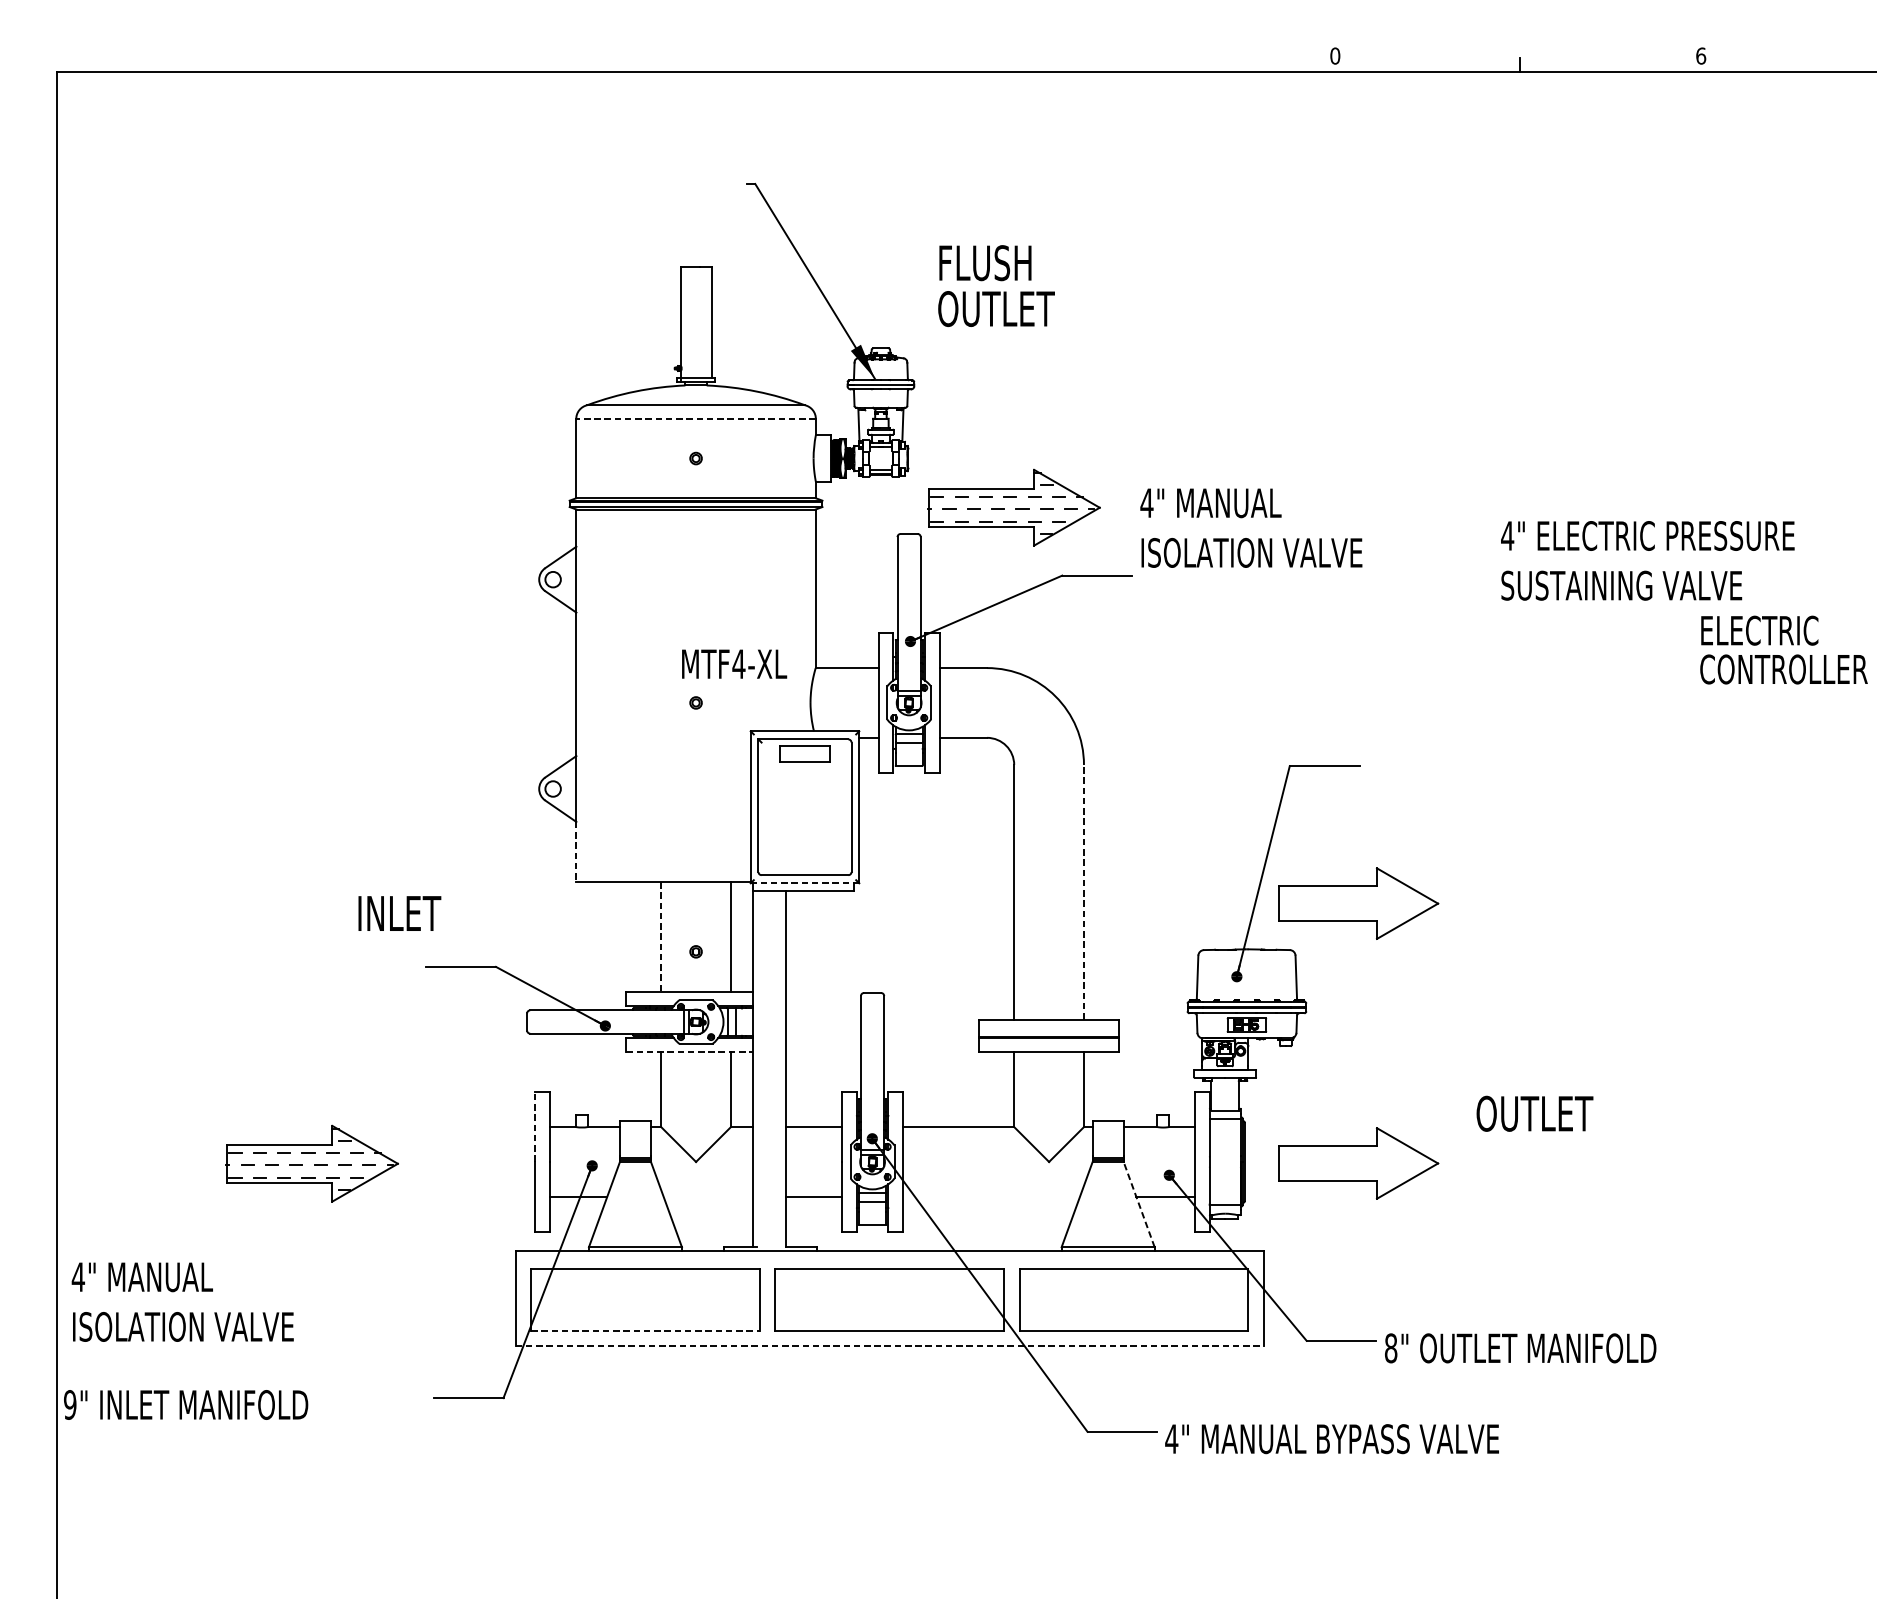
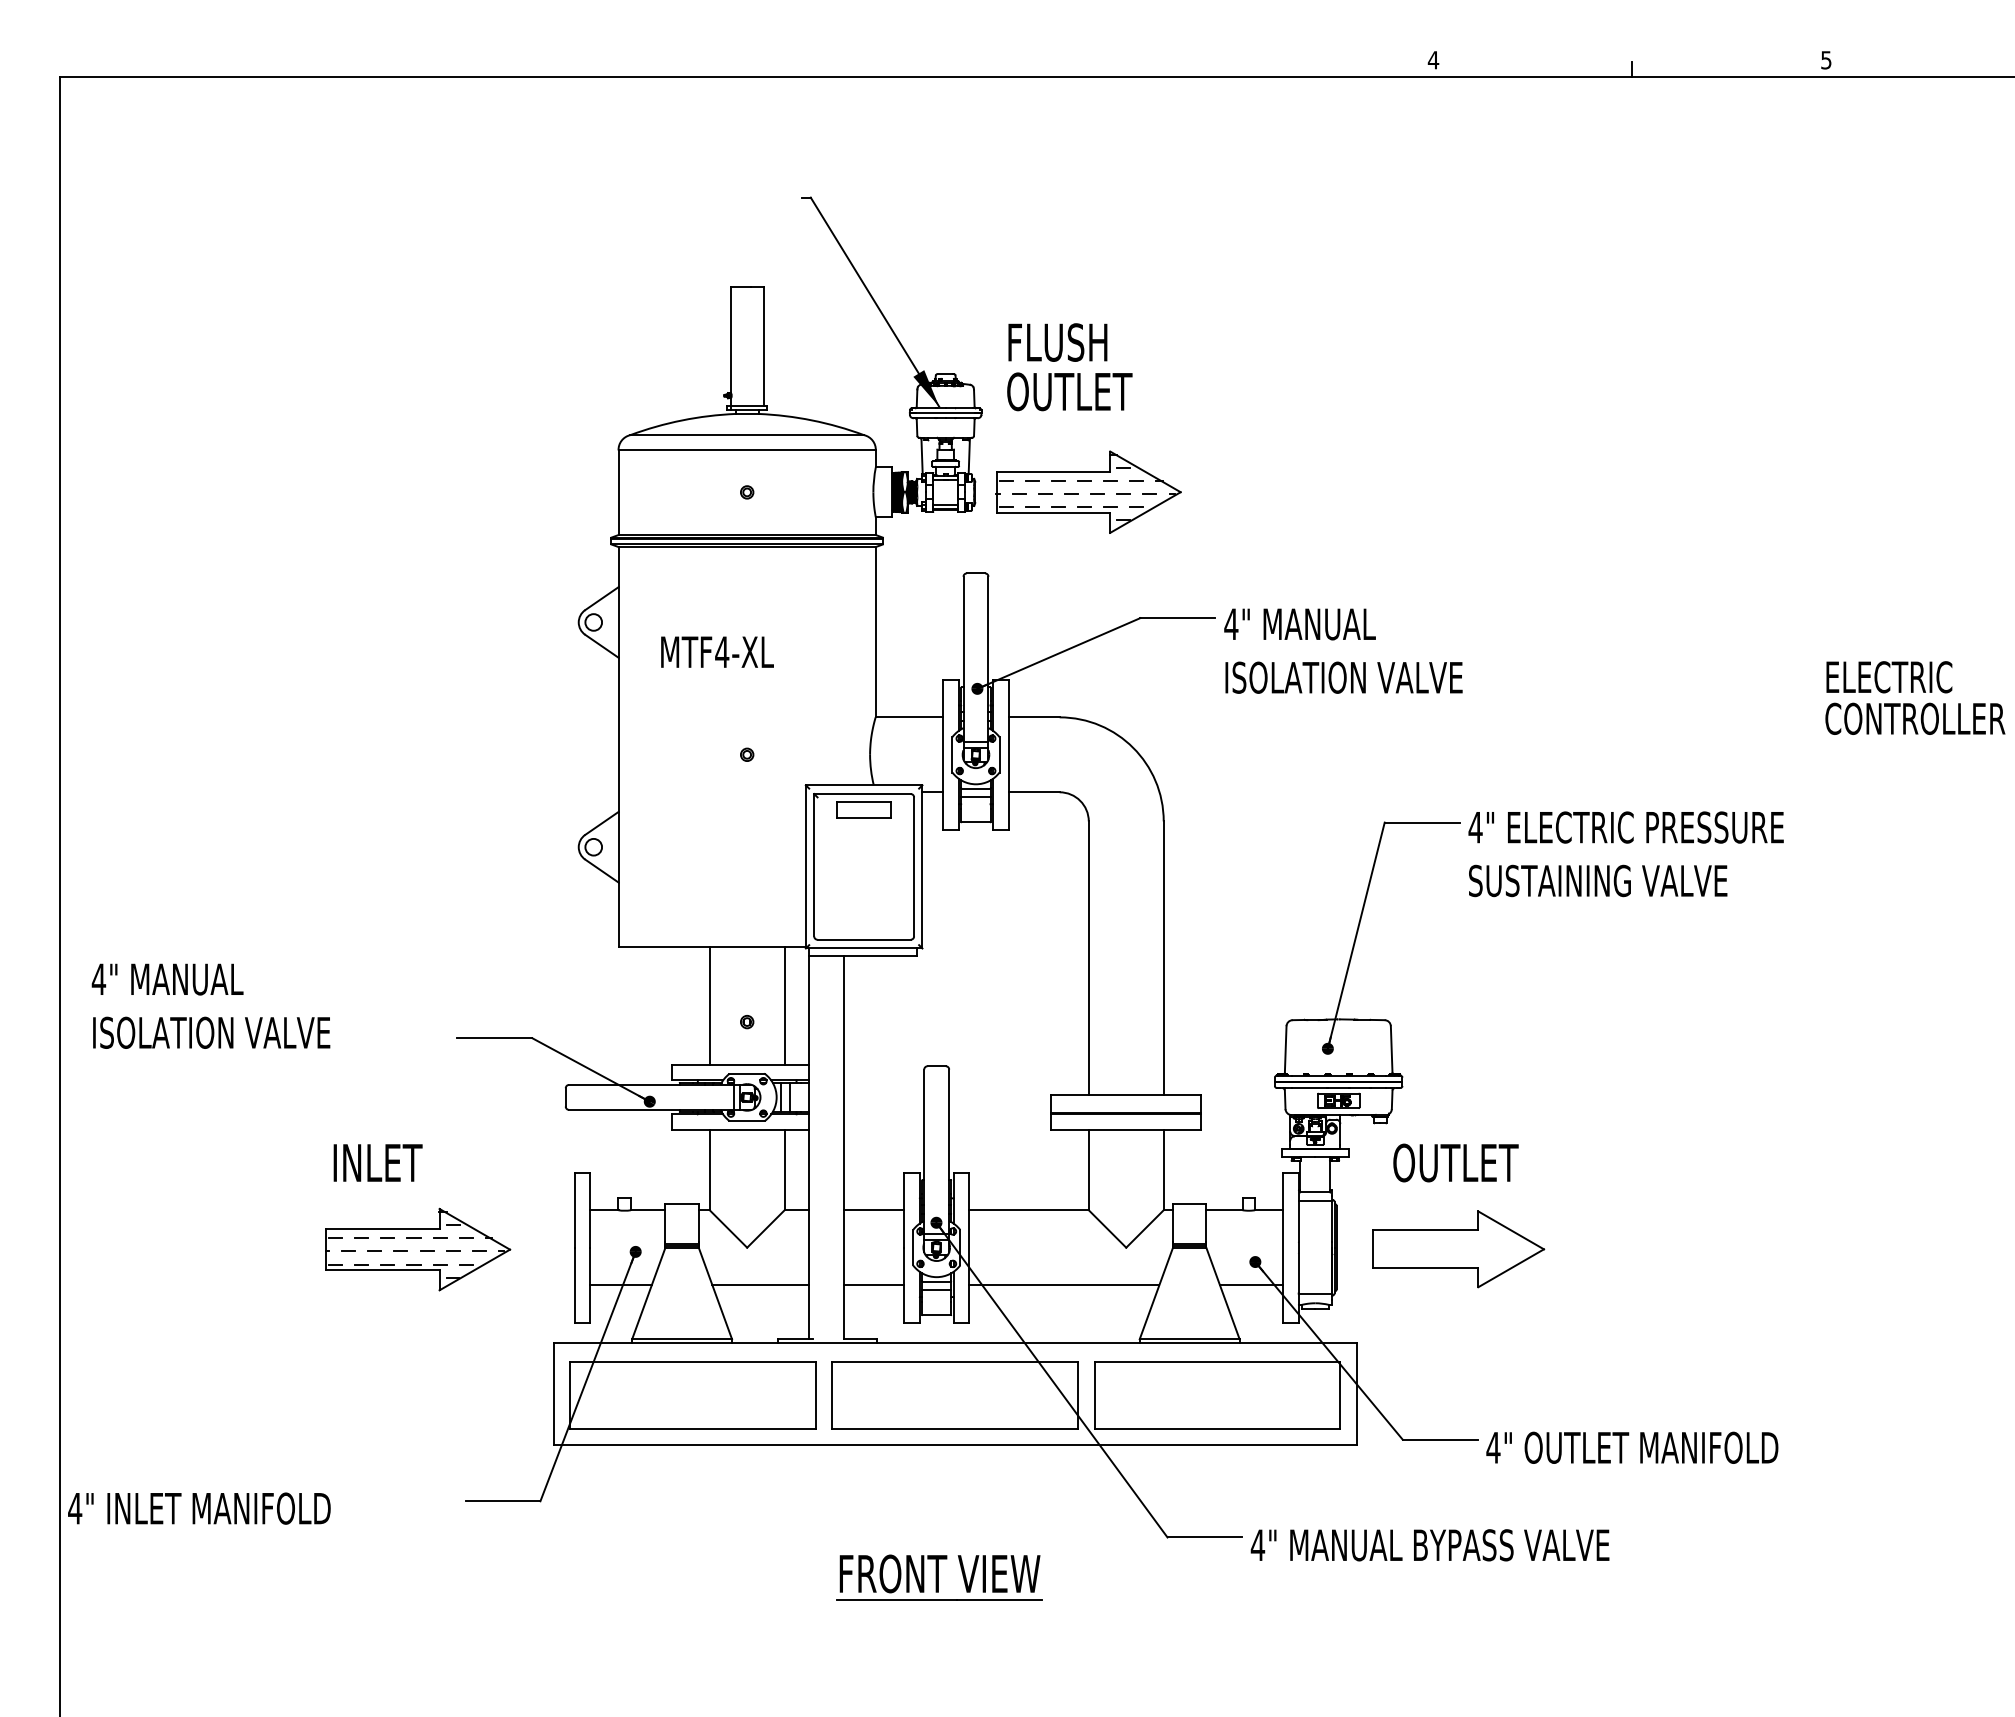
text: (1335, 56) -> (1433, 60), 0 -> 4
text: (1701, 56) -> (1826, 60), 6 -> 5
text: (996, 286) -> (1069, 367), moved
line: (696, 419) -> (747, 450), dashed -> solid
part: (1013, 507) -> (1088, 491), moved
text: (1251, 527) -> (1343, 650), moved
text: (1647, 561) -> (1625, 854), moved
text: (734, 663) -> (717, 651), moved
line: (576, 852) -> (618, 915), dashed -> solid
line: (804, 883) -> (863, 948), dashed -> solid
line: (1083, 892) -> (1163, 958), dashed -> solid
part: (1358, 903) -> (1458, 970), removed
text: (399, 913) -> (377, 1162), moved
line: (660, 936) -> (709, 1005), dashed -> solid
line: (689, 1052) -> (740, 1130), dashed -> solid
text: (1534, 1113) -> (1455, 1162), moved
line: (535, 1126) -> (574, 1209), dashed -> solid
part: (312, 1163) -> (418, 1249), moved
line: (708, 1197) -> (760, 1285), added
line: (991, 1197) -> (1064, 1285), added
line: (1138, 1204) -> (1222, 1293), dashed -> solid
text: (182, 1301) -> (210, 1005), moved
line: (645, 1330) -> (692, 1428), dashed -> solid
line: (890, 1346) -> (955, 1445), dashed -> solid
text: (1391, 1348) -> (1493, 1447), 8" -> 4"
text: (70, 1404) -> (75, 1508), 9" -> 4"
part: (875, 1469) -> (939, 1577), added

